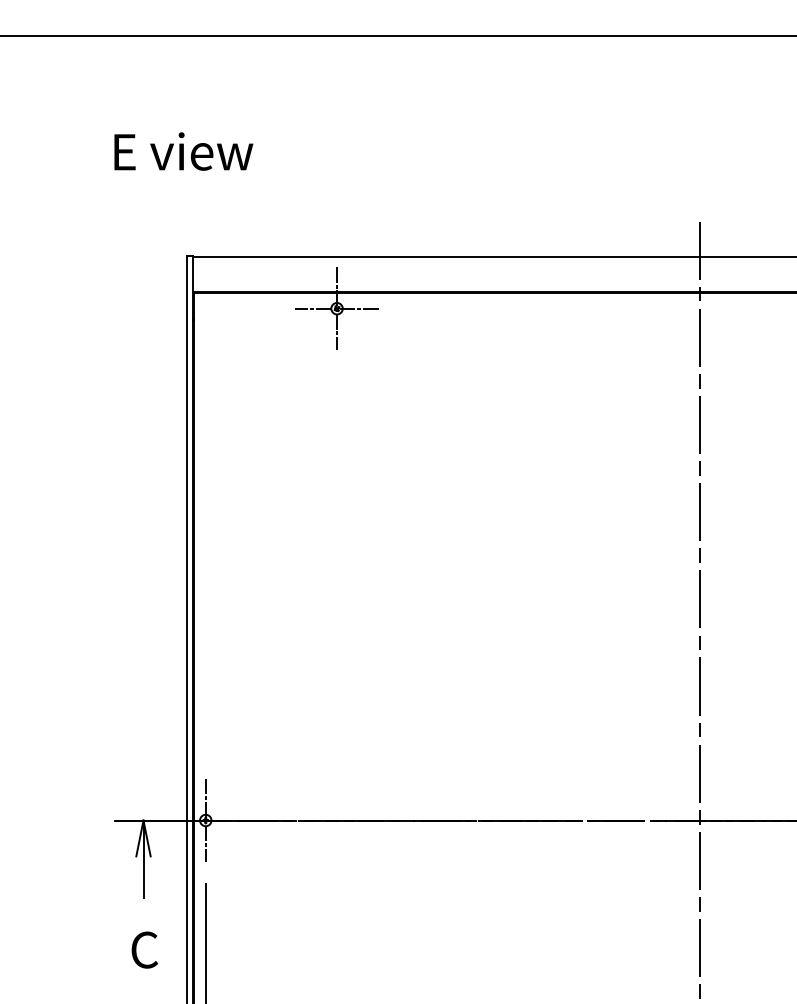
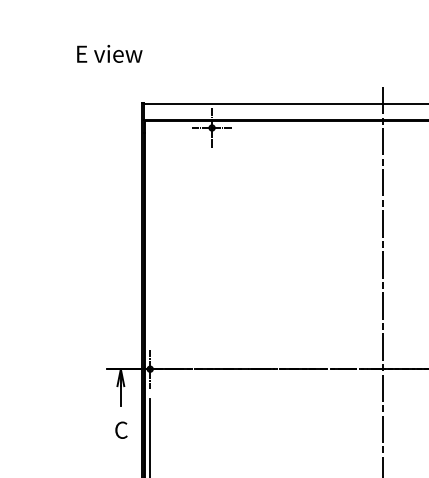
text: (183, 150) -> (109, 53), moved

